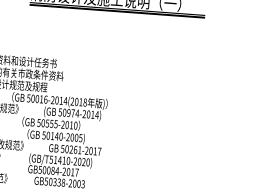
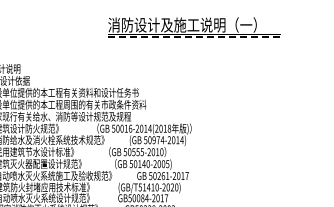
line: (117, 11) -> (194, 36), solid -> dashed

